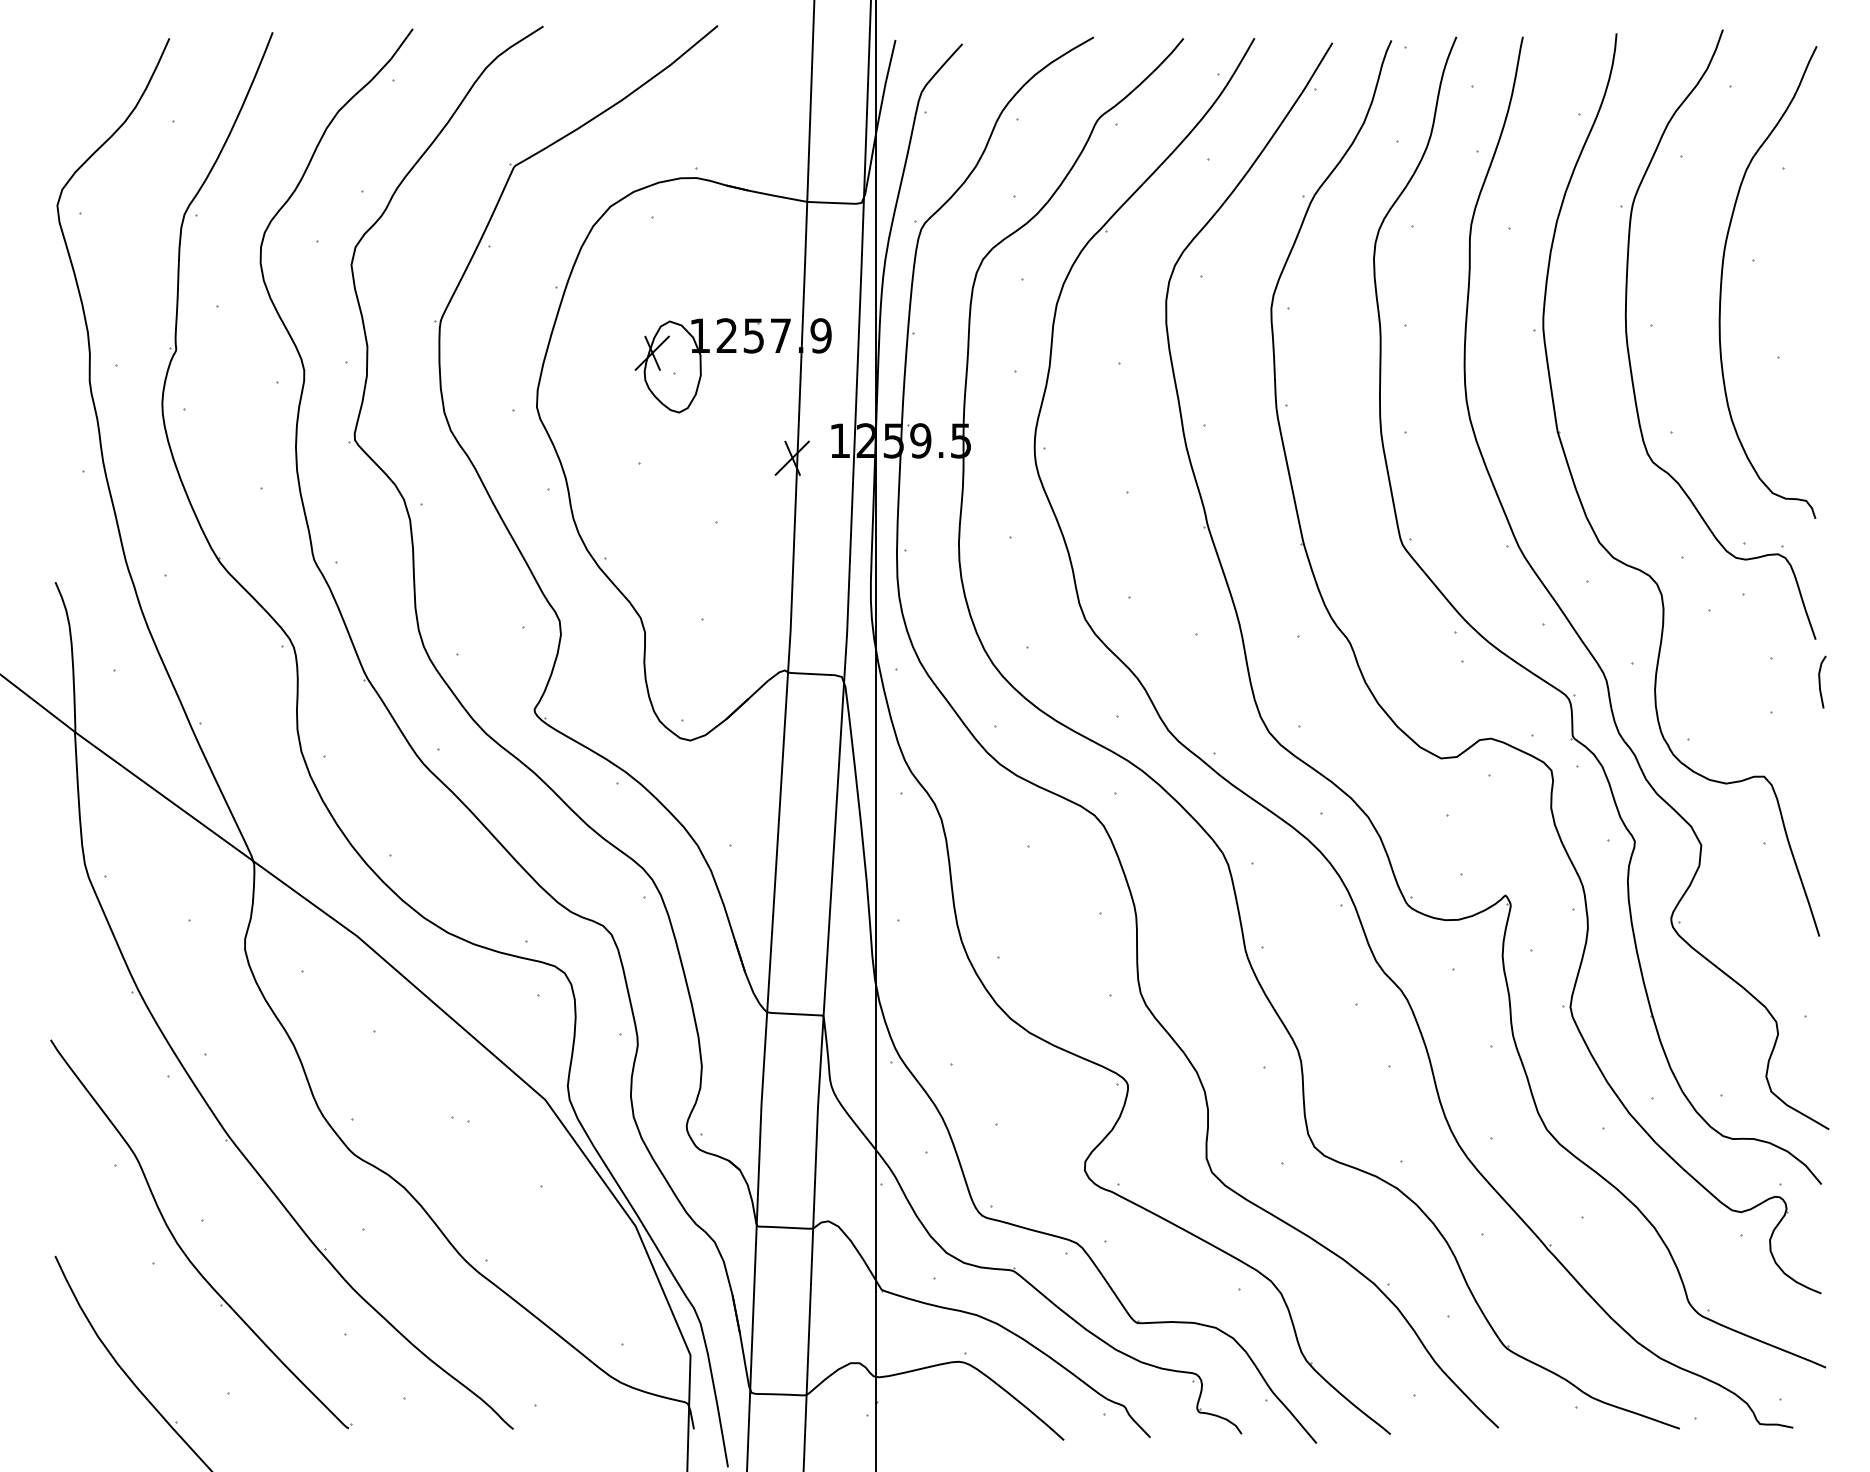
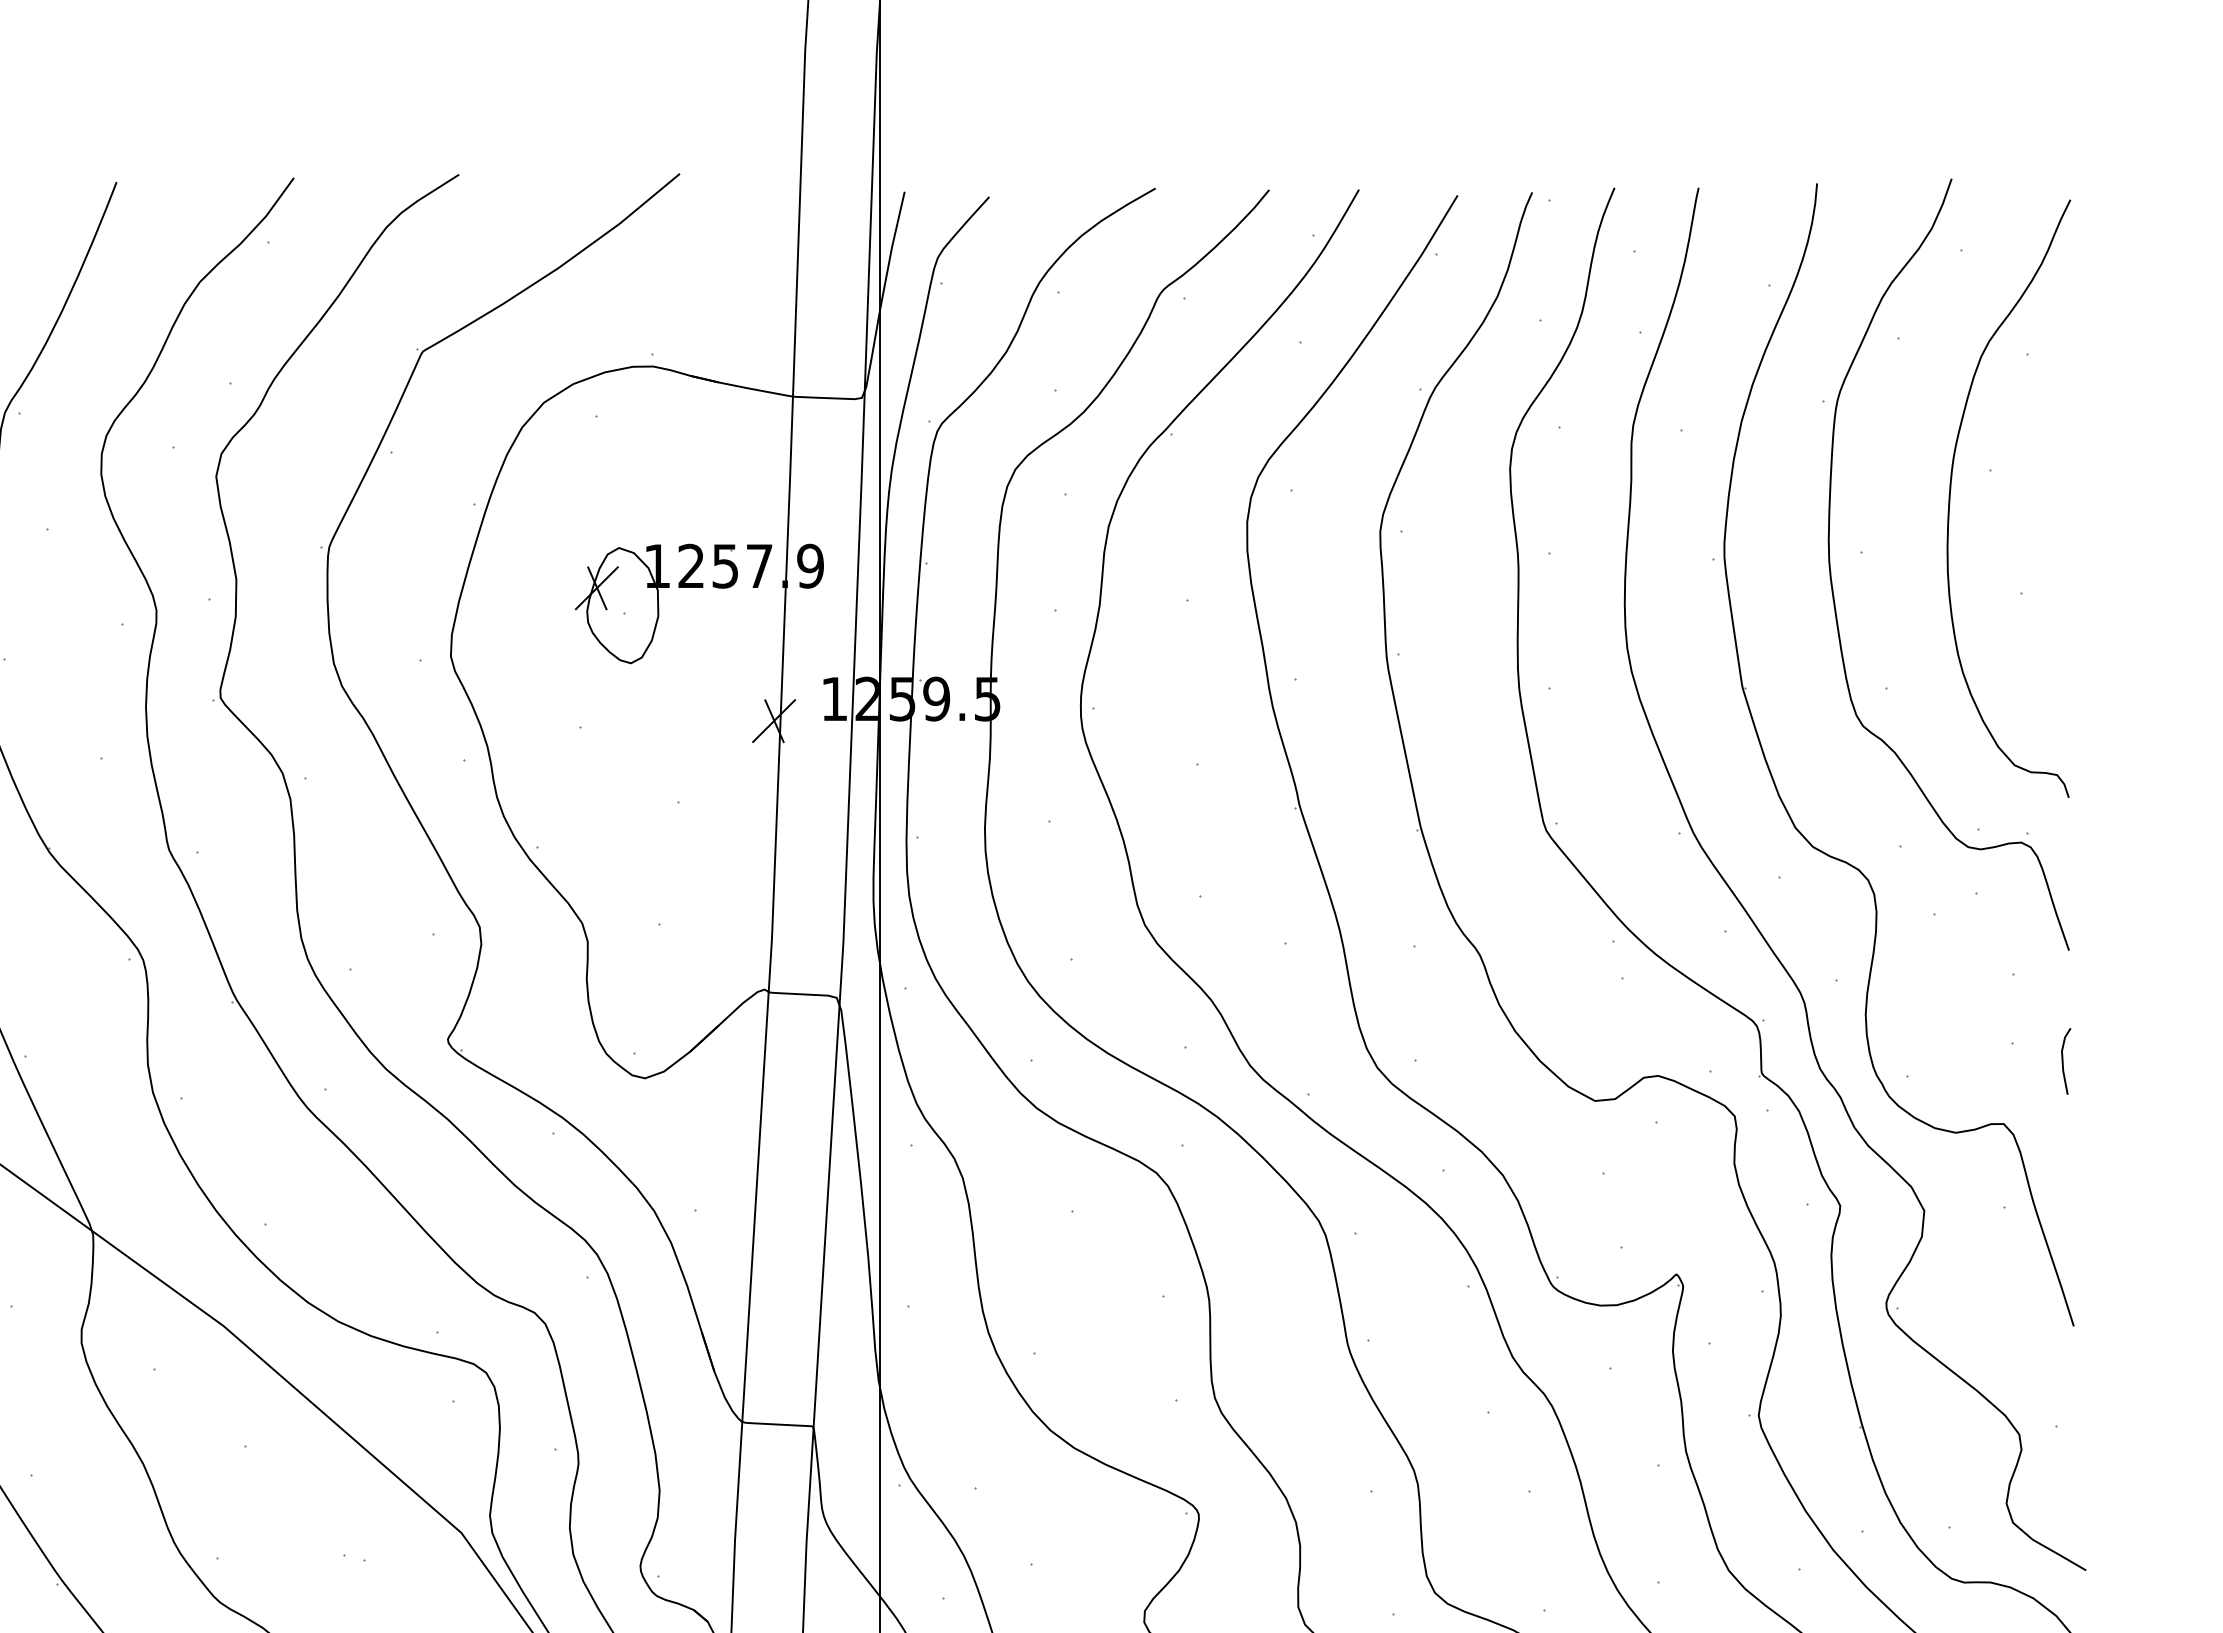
line: (1820, 681) -> (2063, 1060), moved

